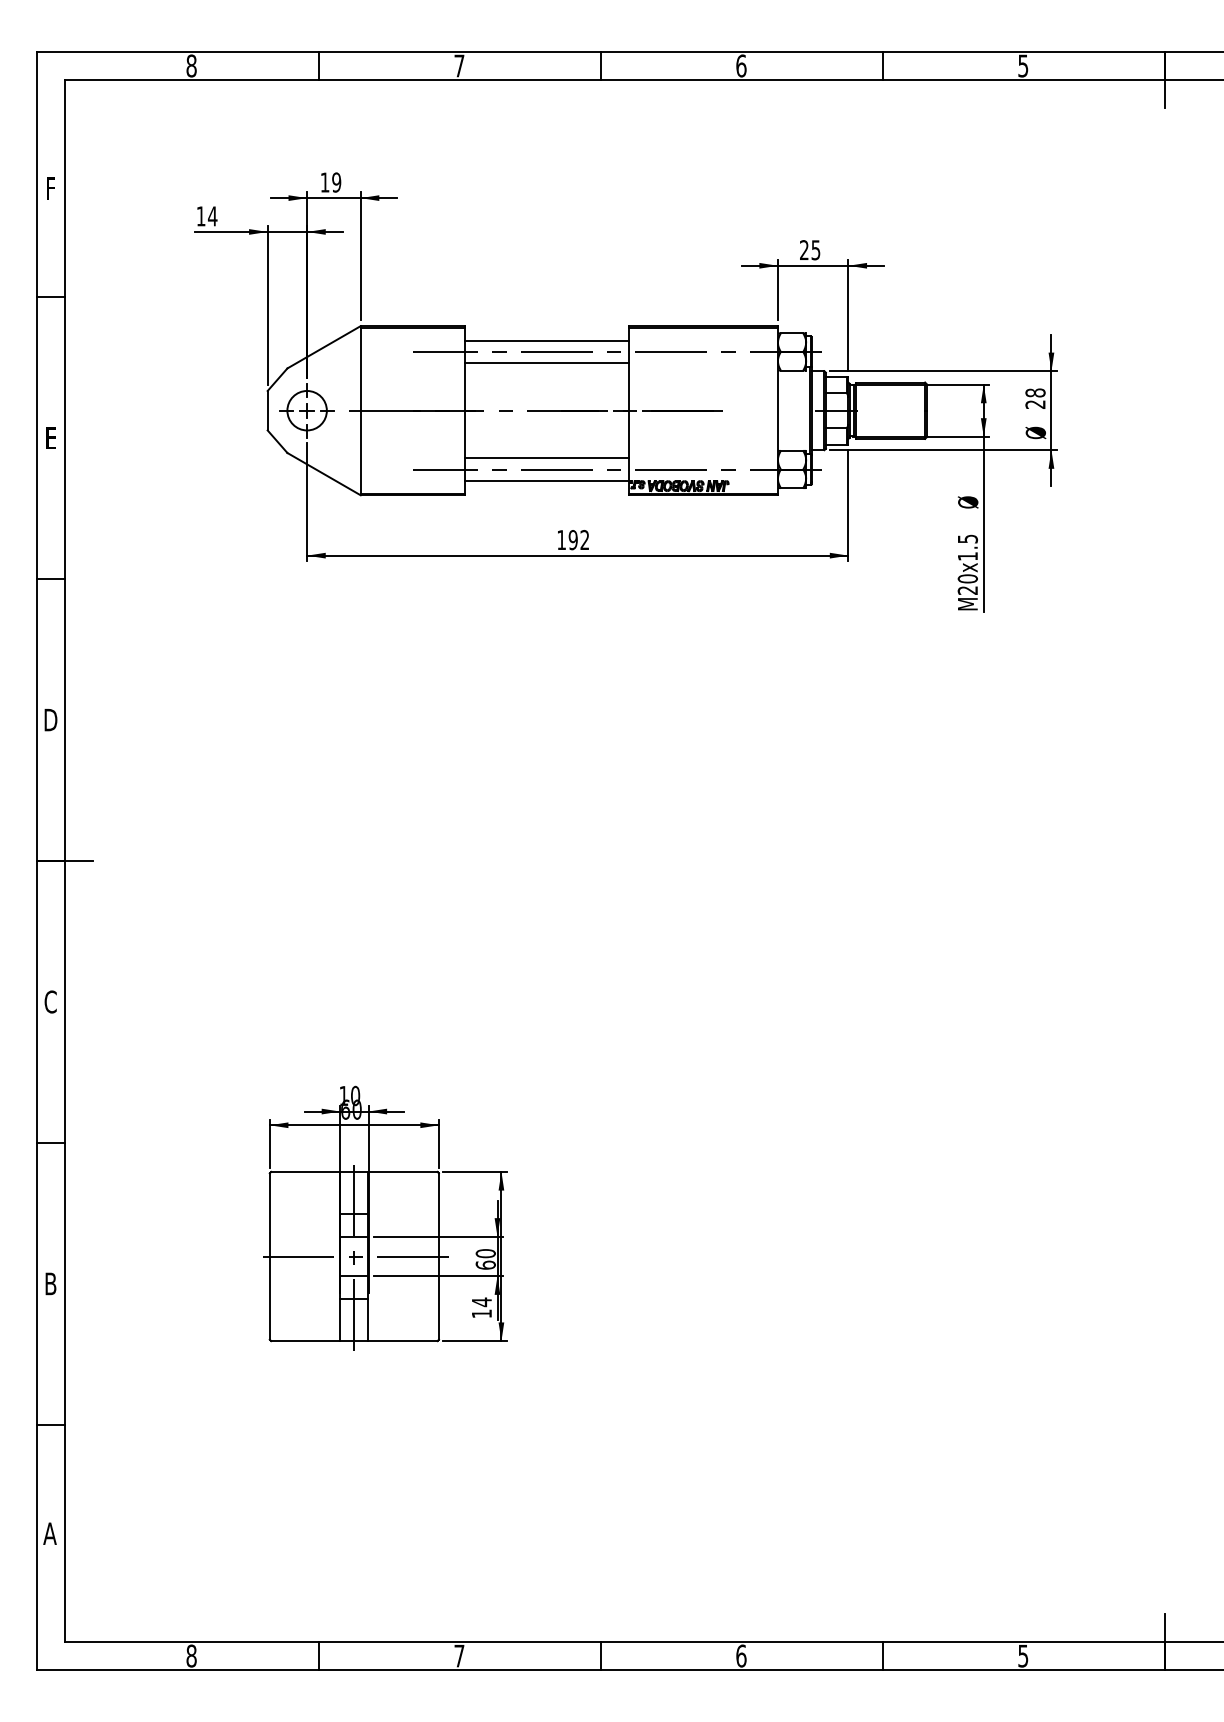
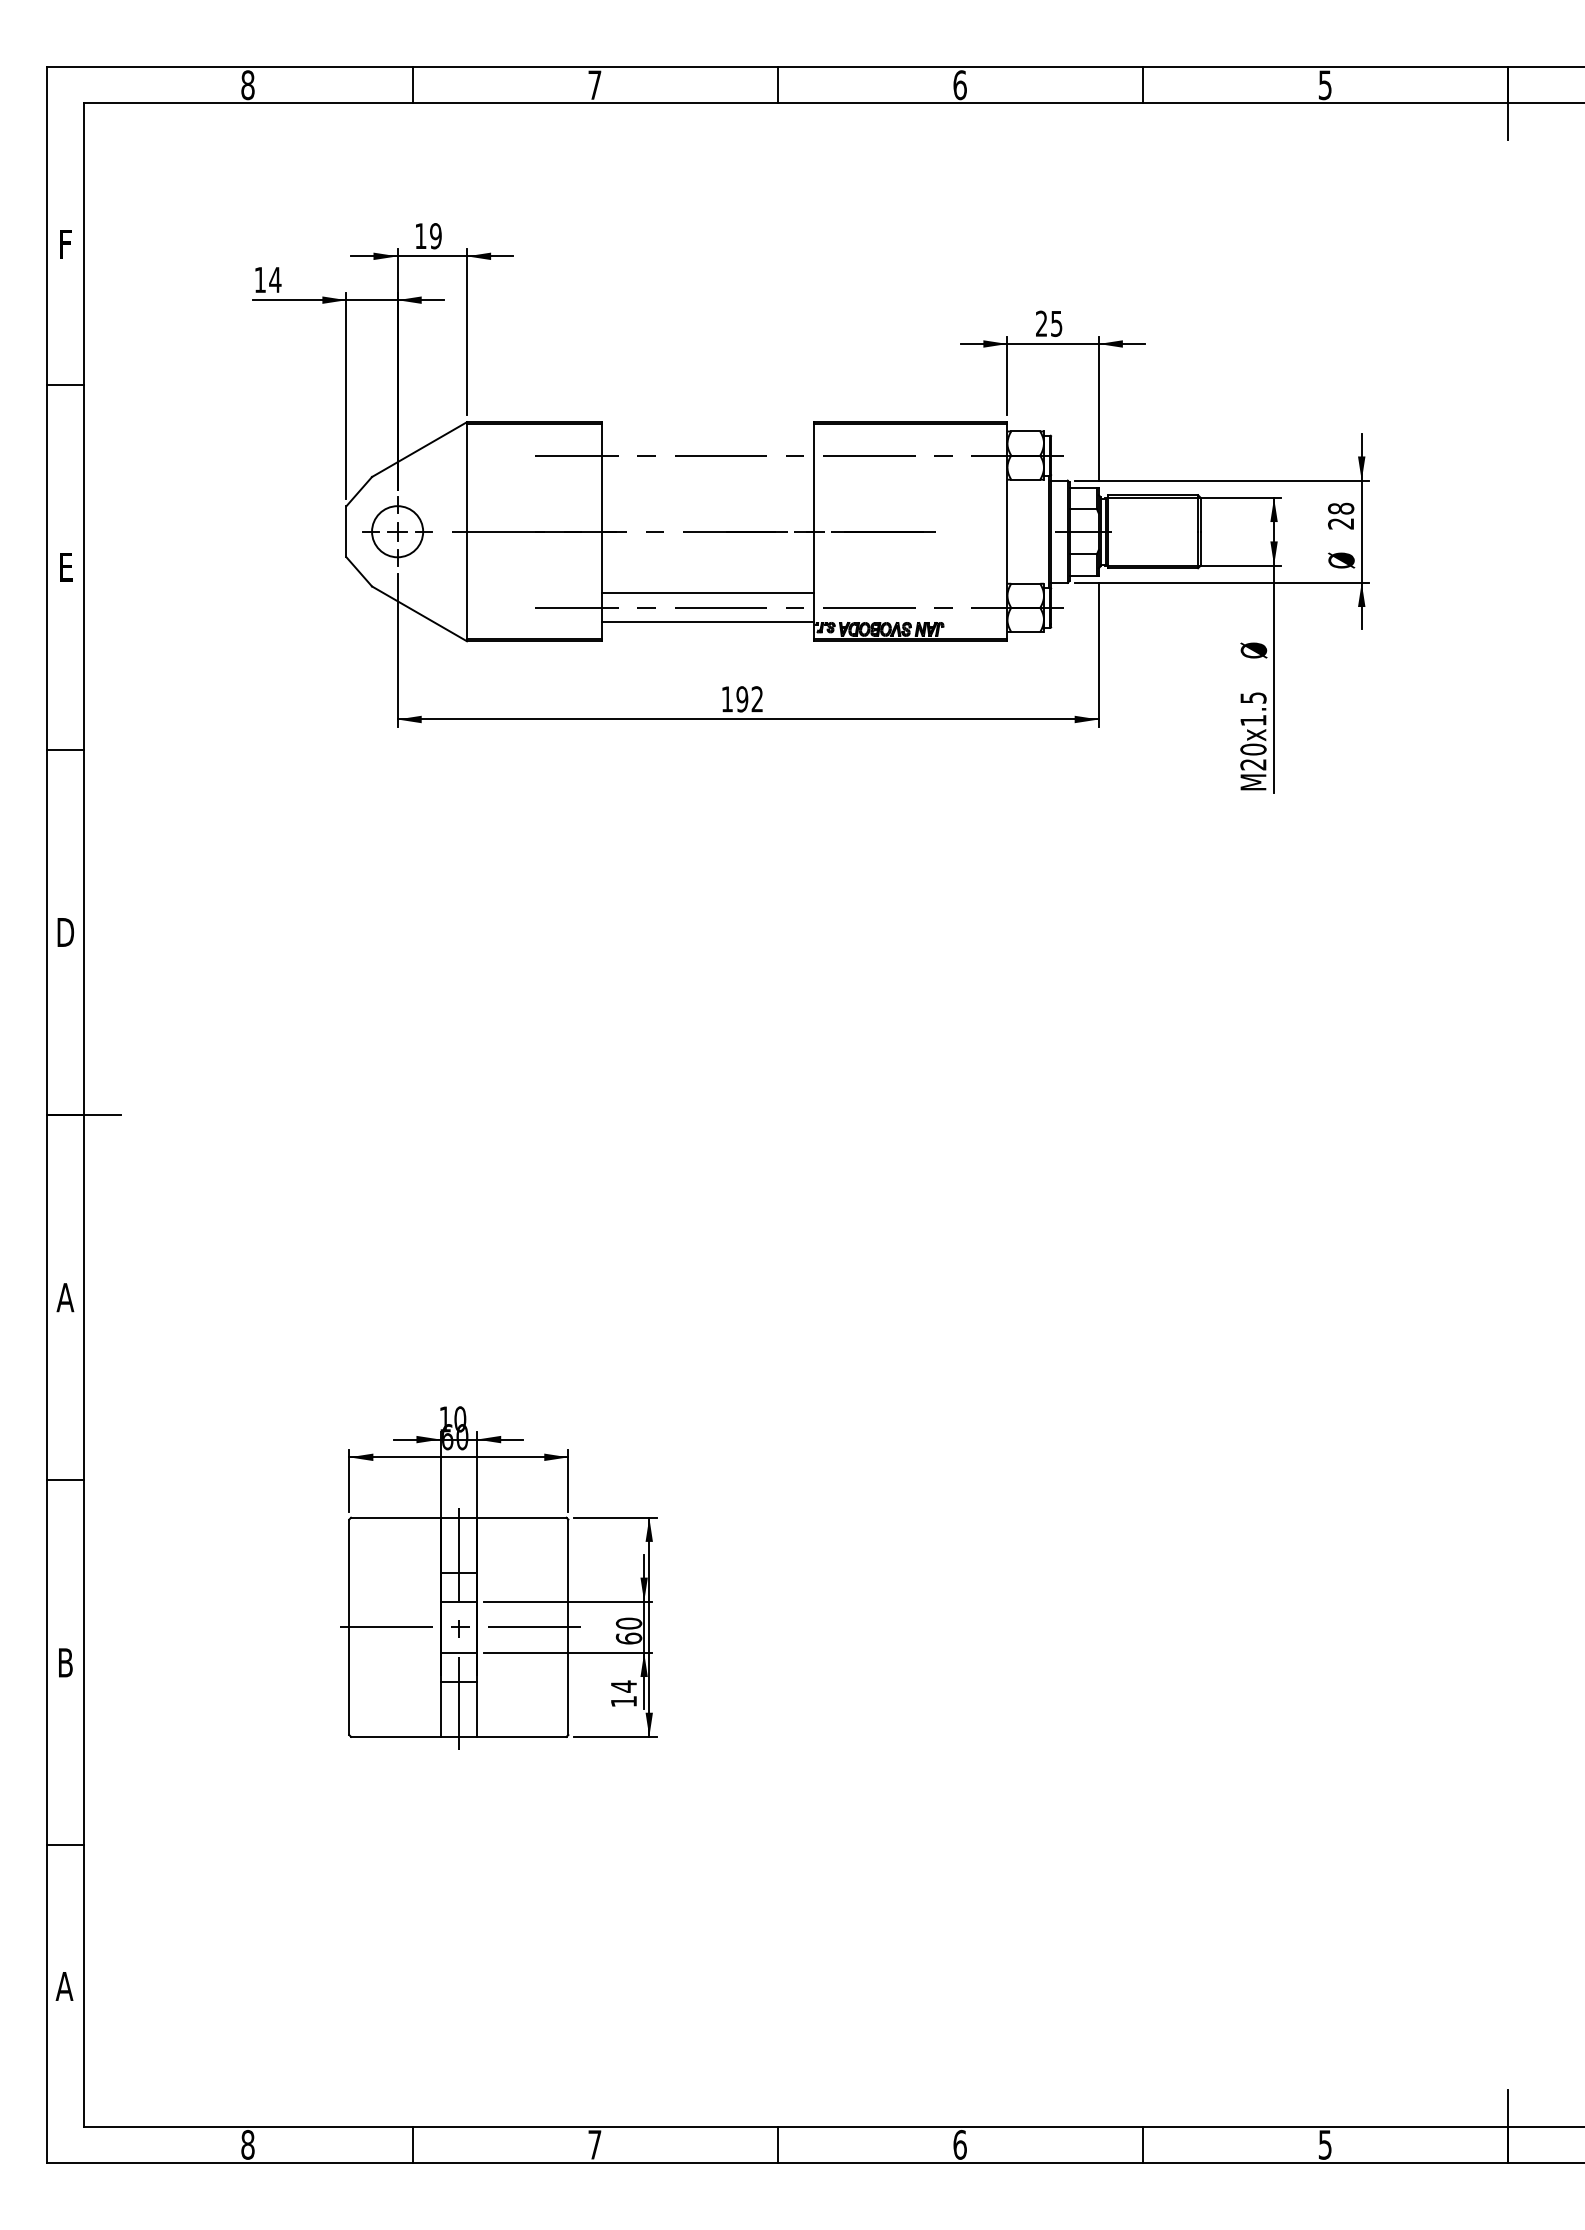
line: (546, 340) -> (707, 440), removed
line: (546, 363) -> (707, 470), removed
text: (50, 1001) -> (65, 1297), C -> A

